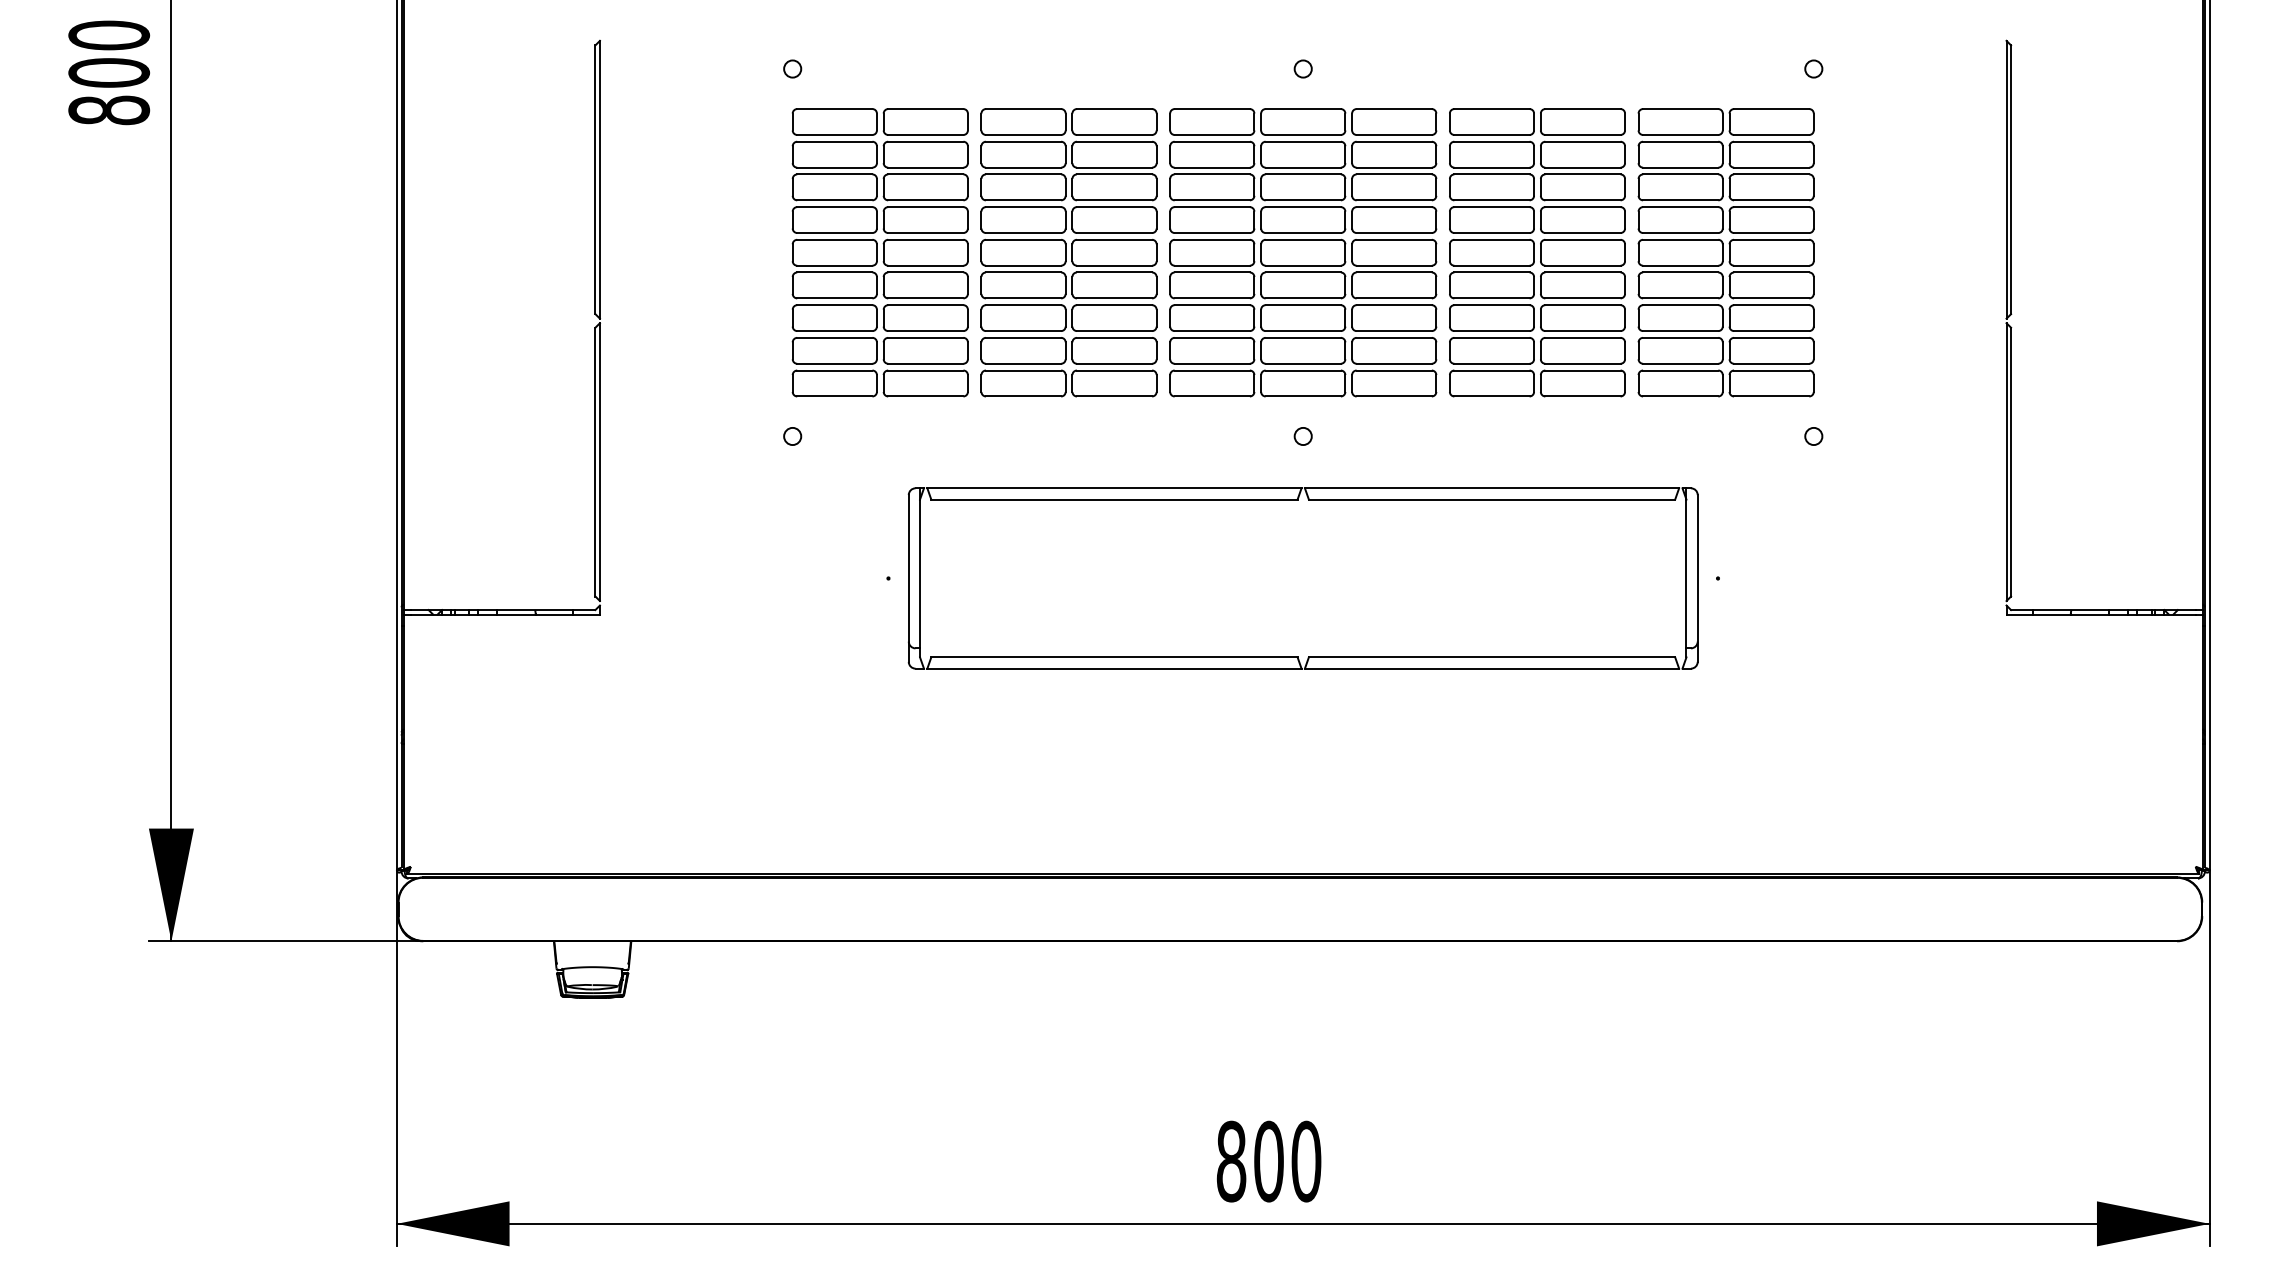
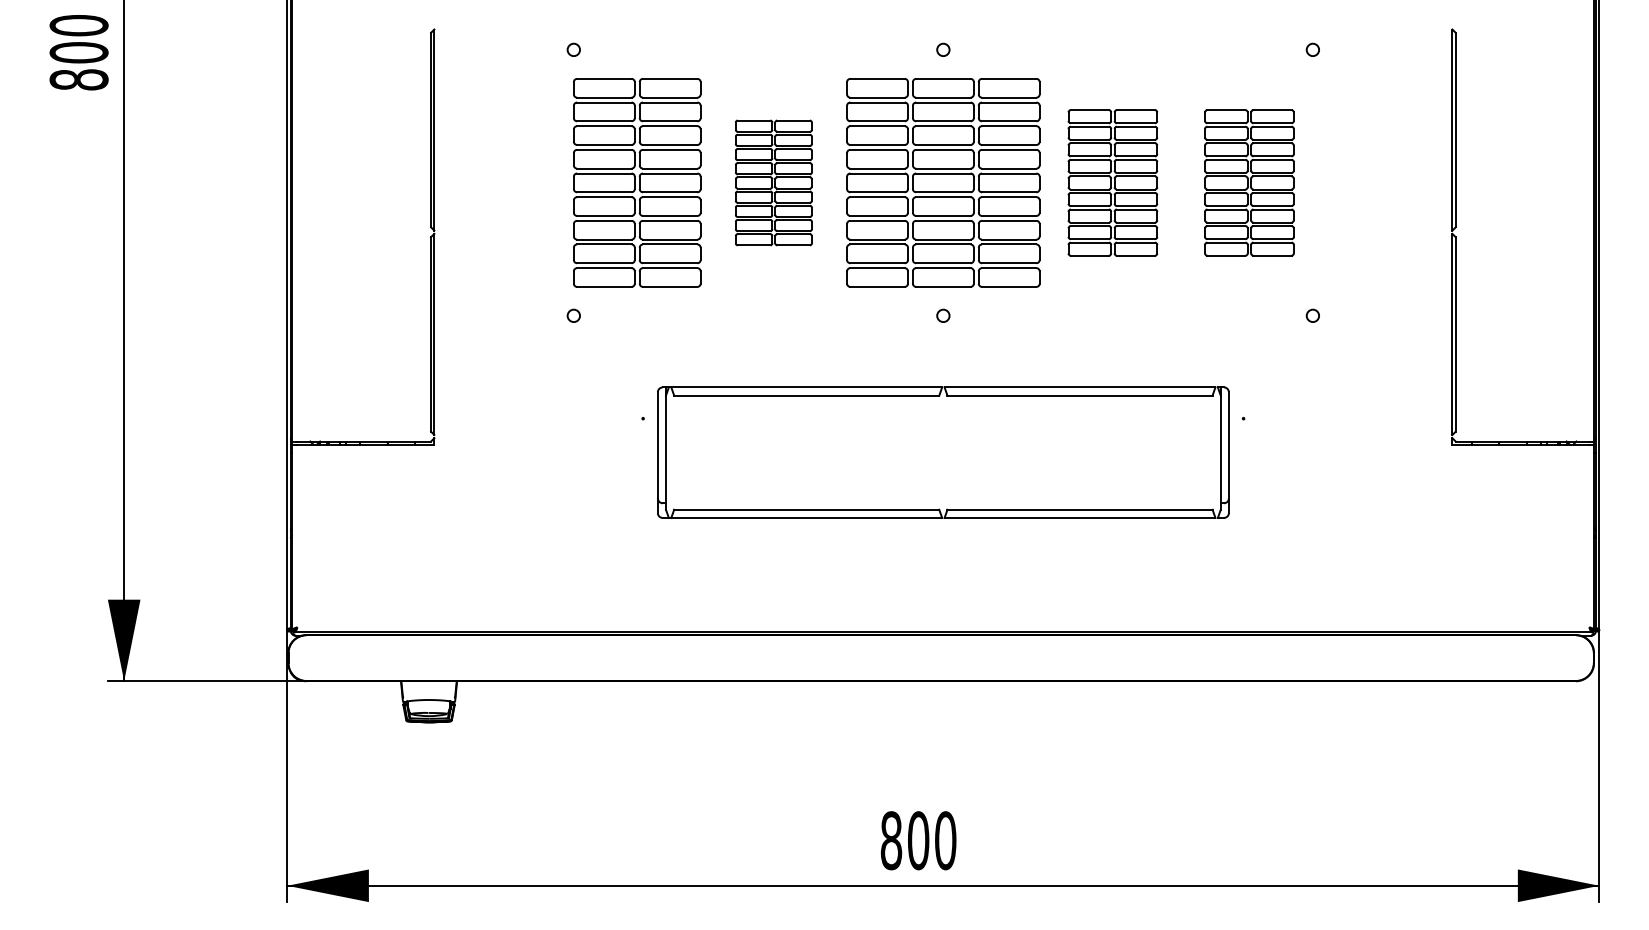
part: (1068, 252) -> (773, 182), size x0.6
part: (1537, 252) -> (1112, 182), size x0.7
part: (1725, 252) -> (1249, 182), size x0.7
part: (1298, 500) -> (939, 396), moved

